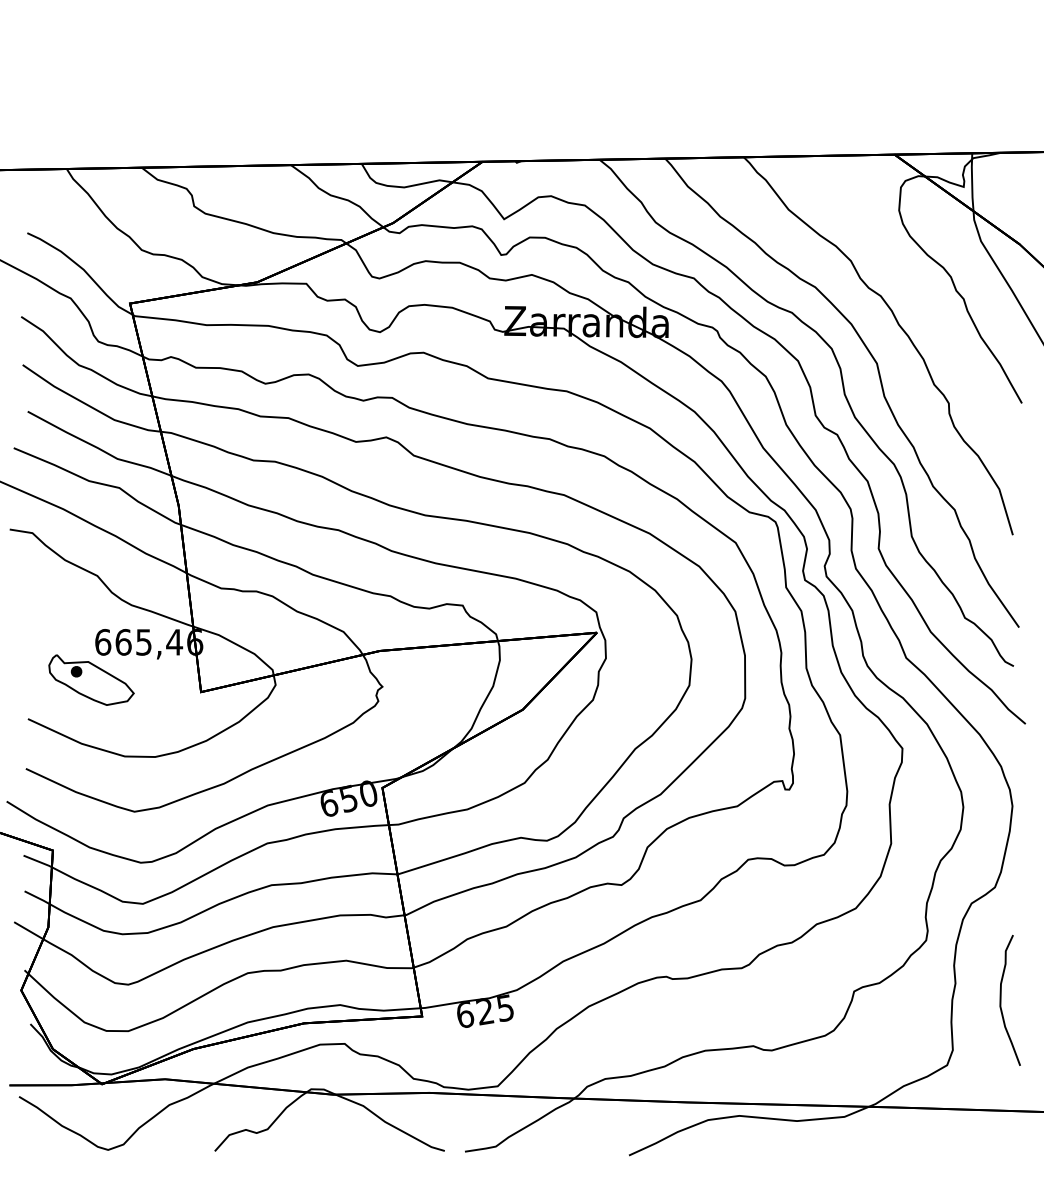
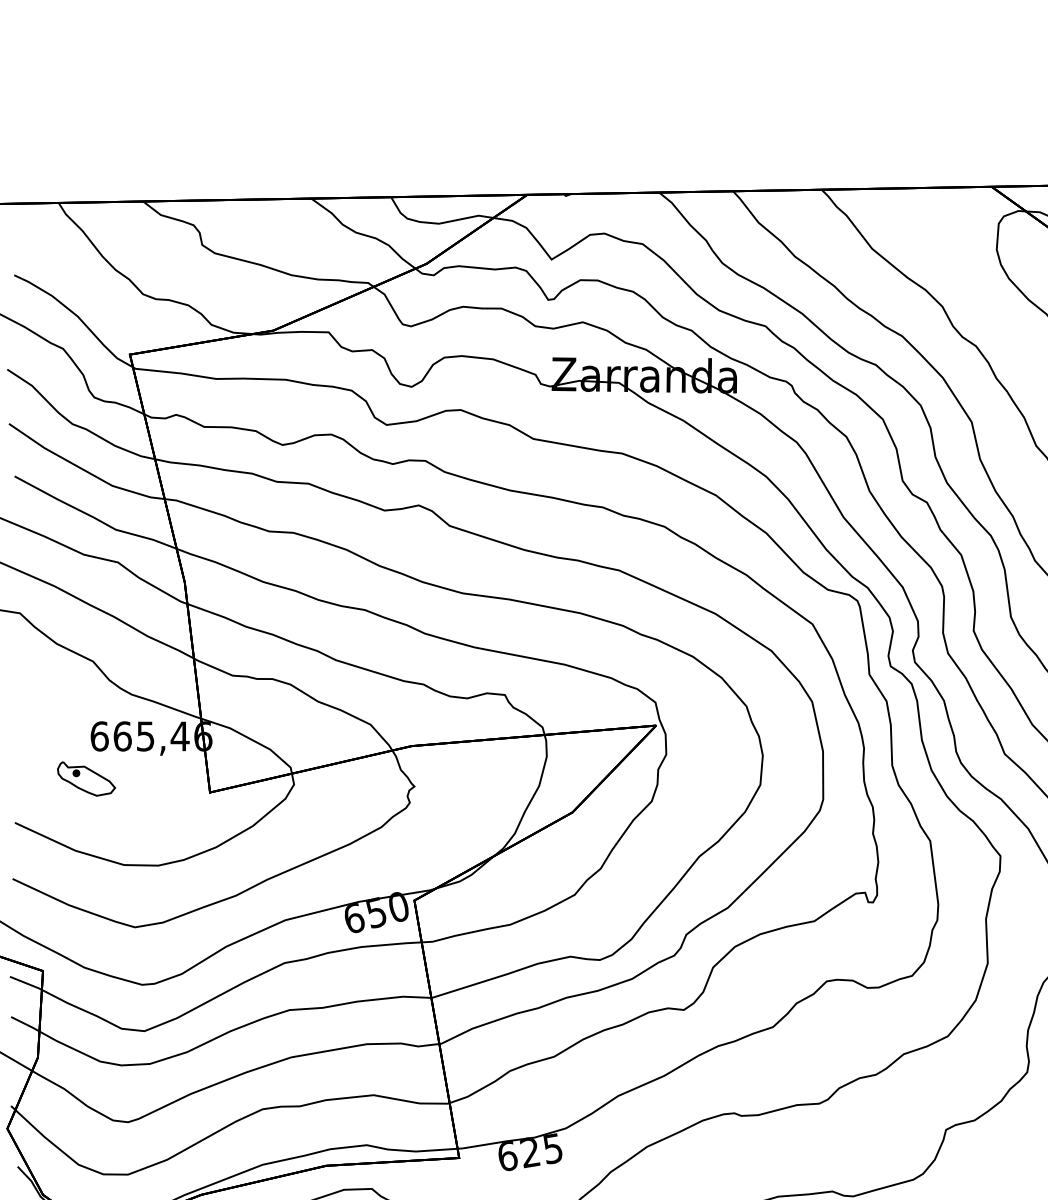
part: (91, 679) -> (86, 778), size x0.6

